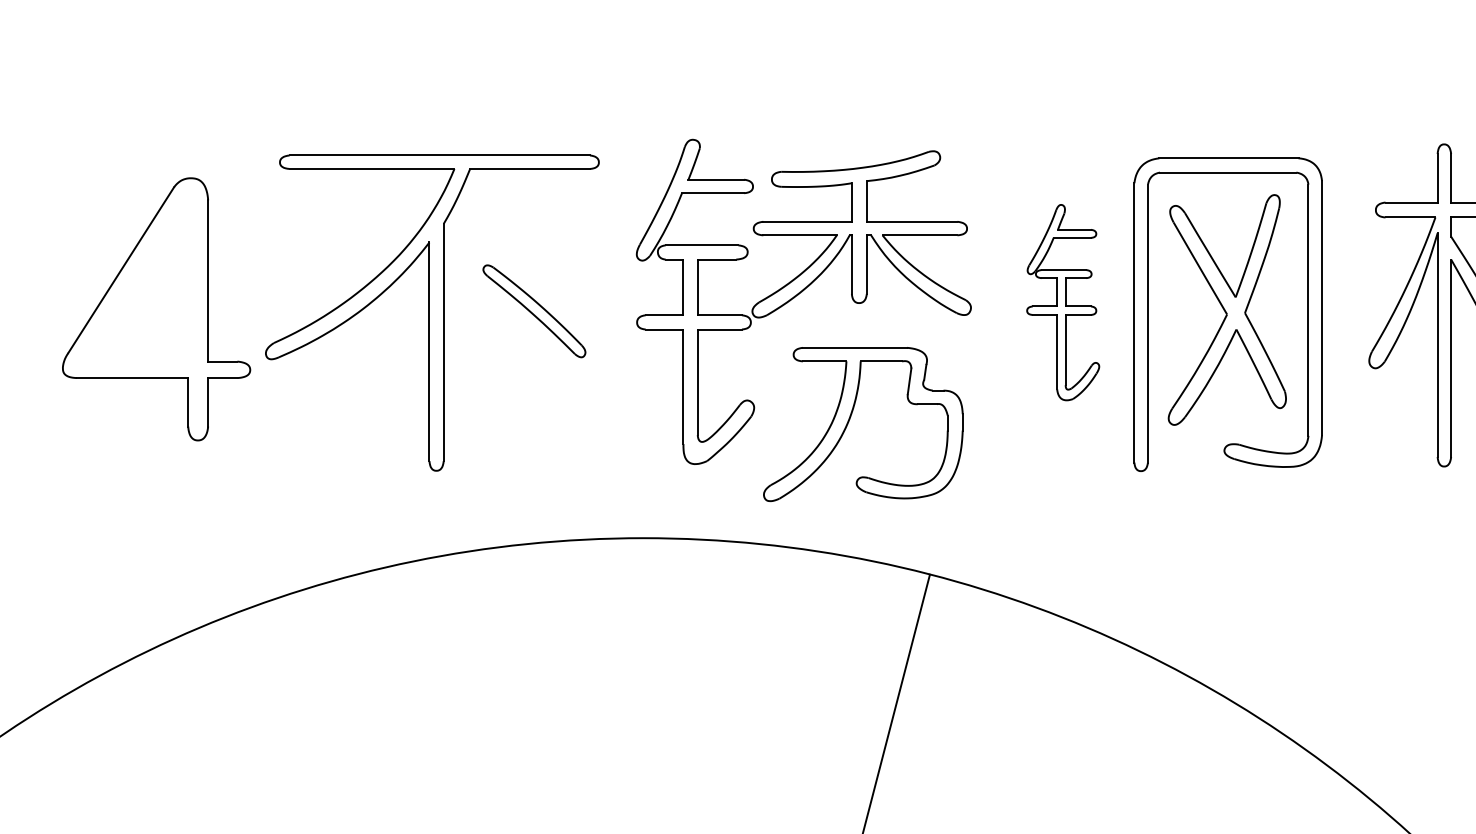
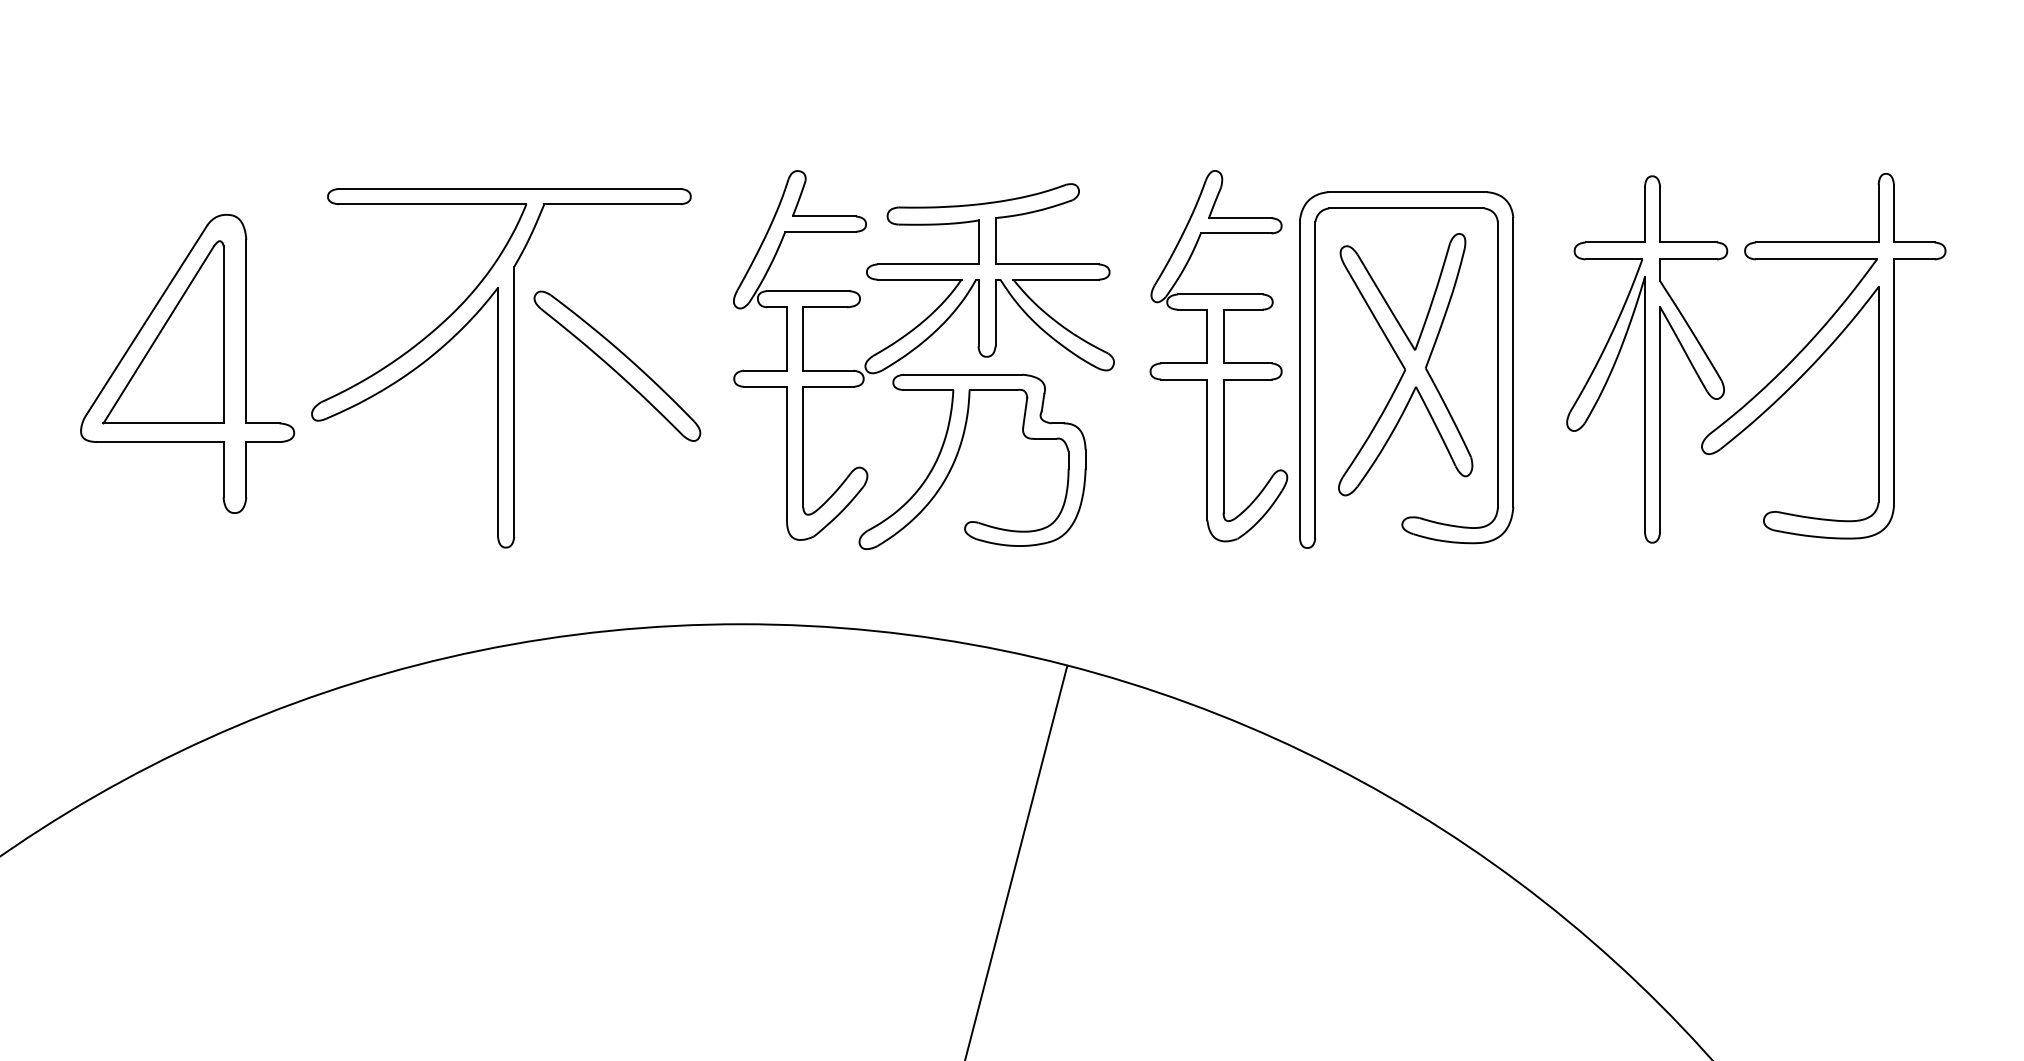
part: (135, 281) -> (163, 332), added
part: (1062, 302) -> (1218, 356), size x1.67
part: (534, 310) -> (617, 365), size x1.43
part: (850, 420) -> (957, 457), moved

